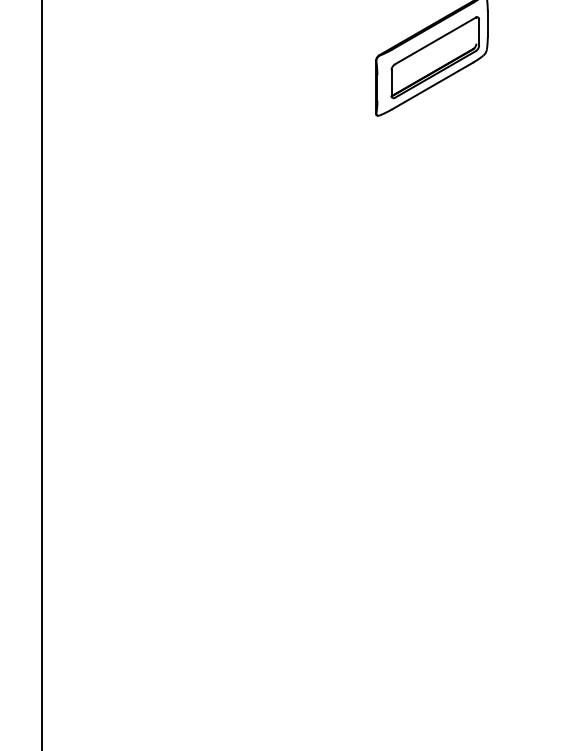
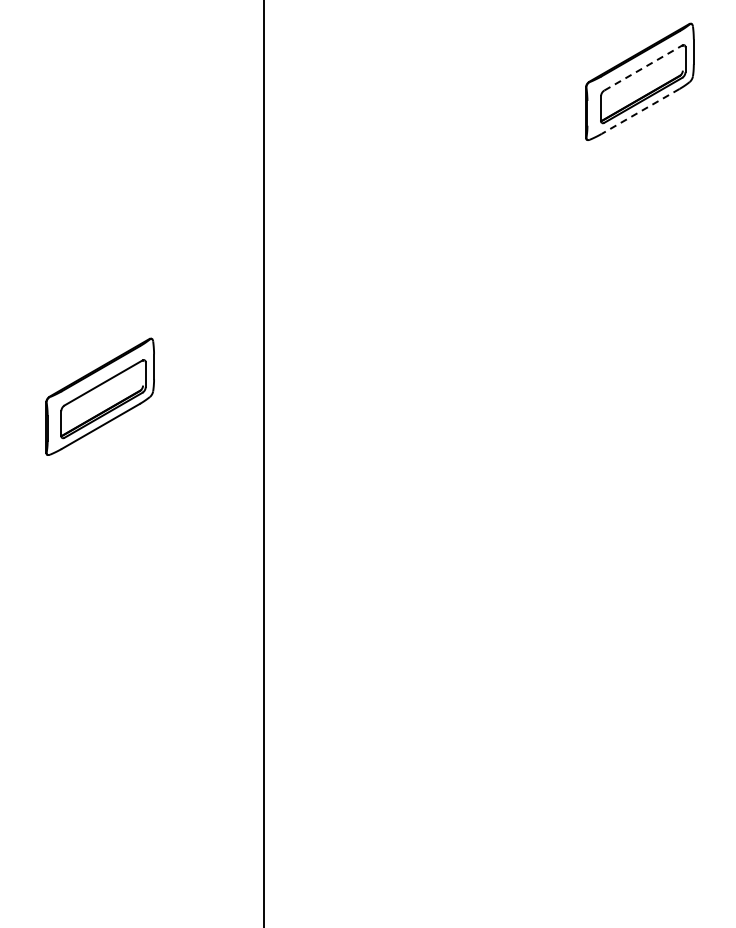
line: (435, 41) -> (643, 68), solid -> dashed
line: (432, 86) -> (640, 111), solid -> dashed

